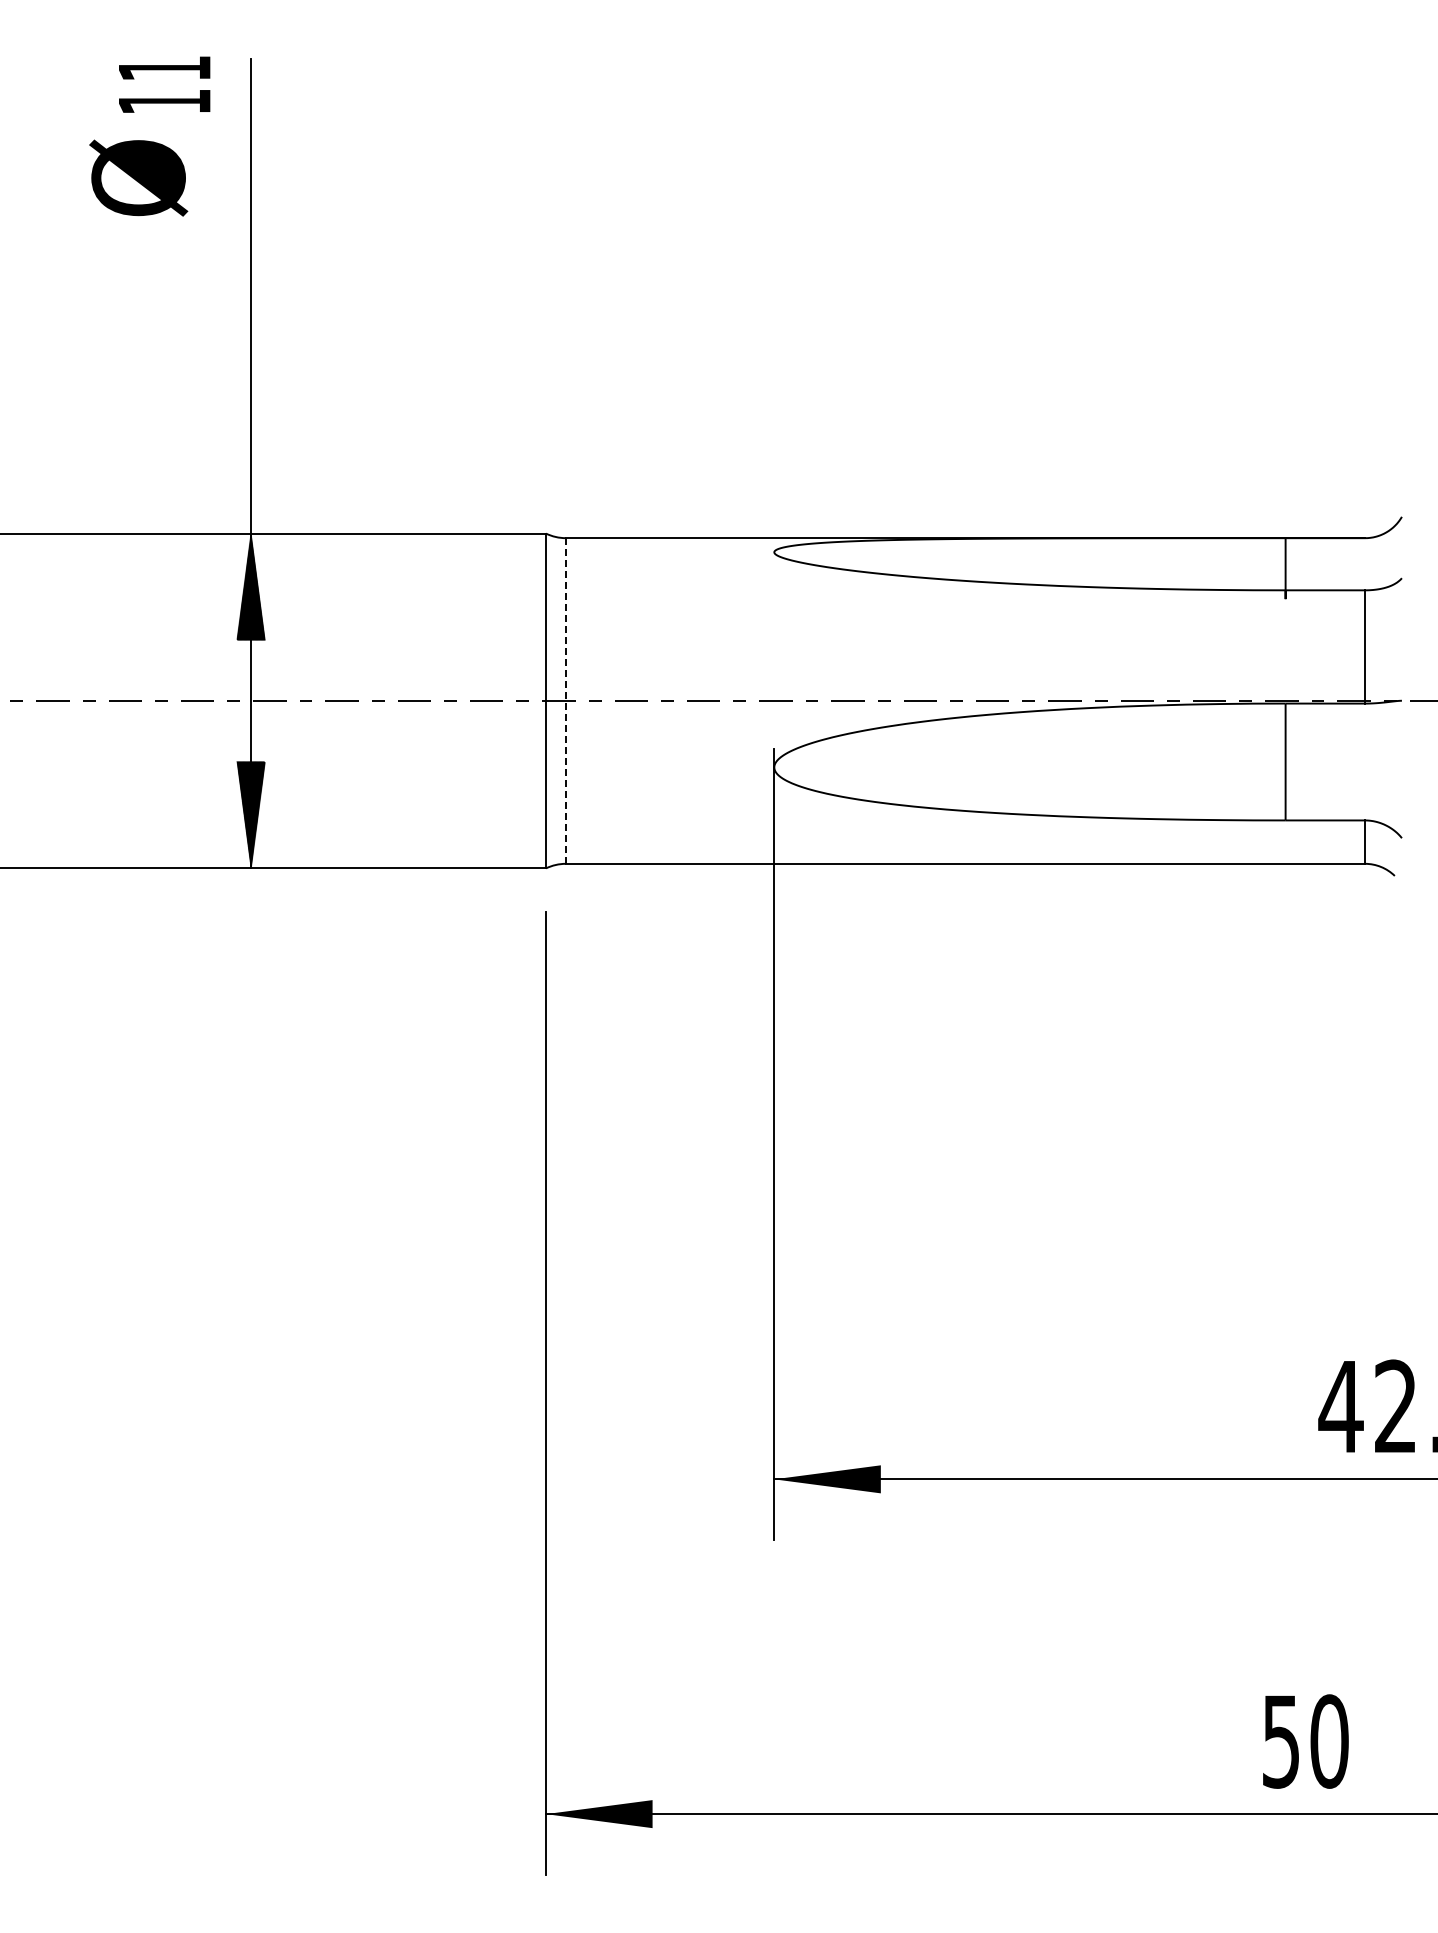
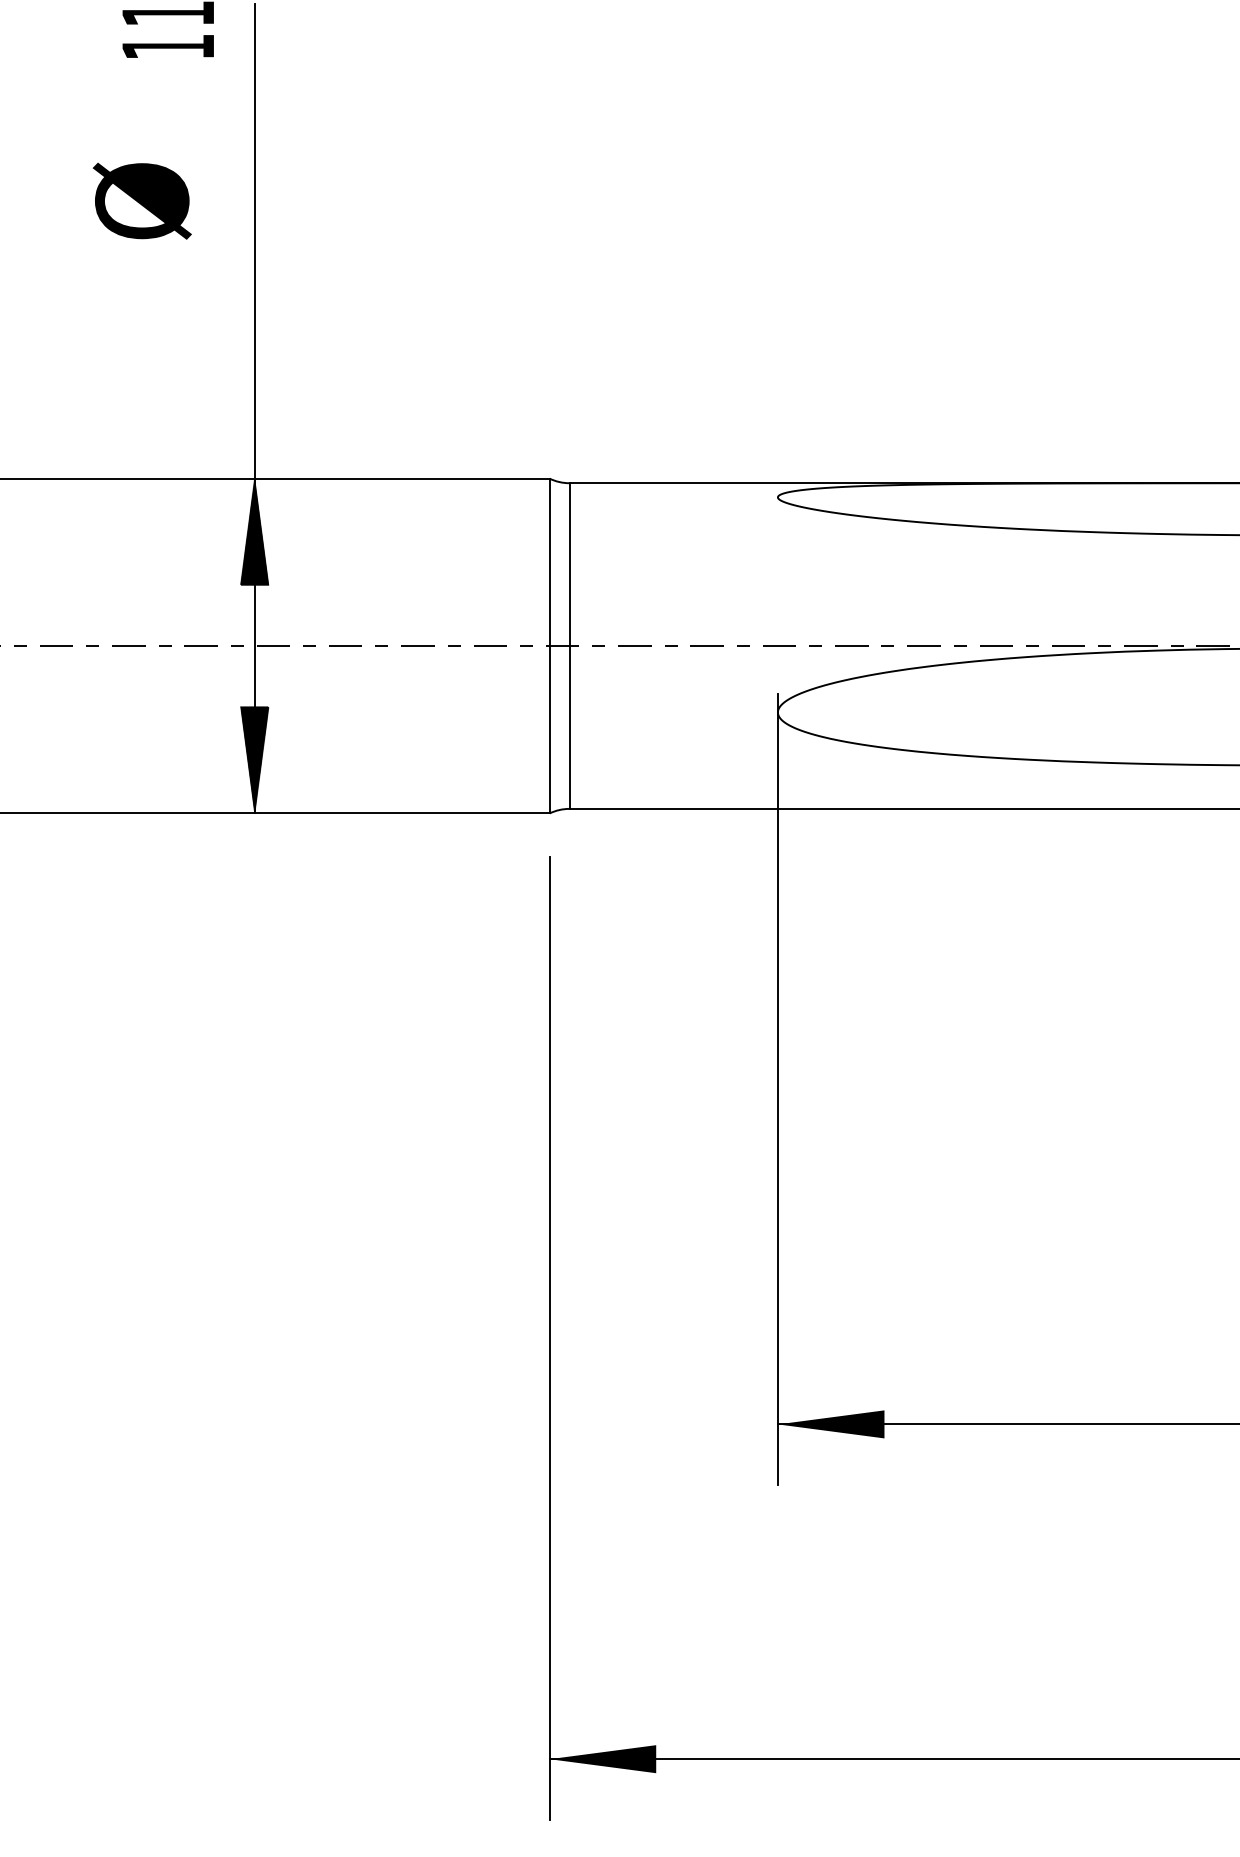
text: (138, 177) -> (142, 200), moved
line: (565, 701) -> (569, 646), dashed -> solid

